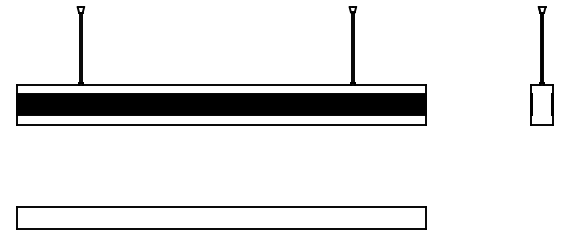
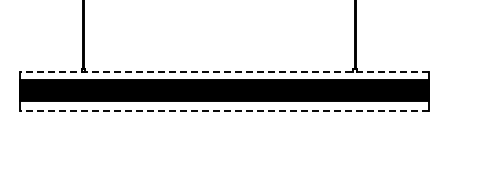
line: (221, 85) -> (223, 71), solid -> dashed
line: (221, 125) -> (223, 111), solid -> dashed

